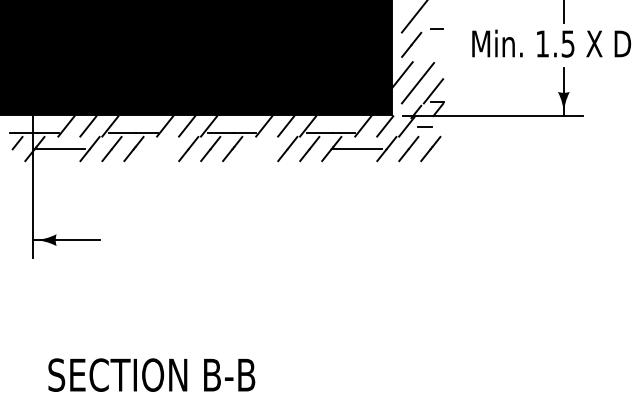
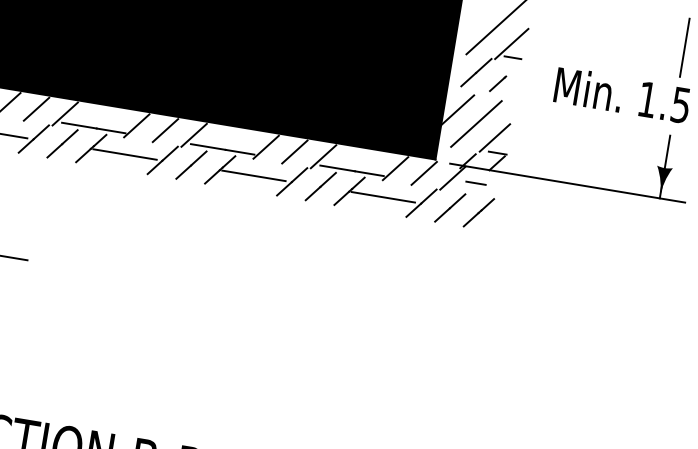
line: (434, 18) -> (511, 43), added
line: (429, 50) -> (498, 83), added
line: (159, 149) -> (124, 154), added
line: (258, 149) -> (253, 176), added

